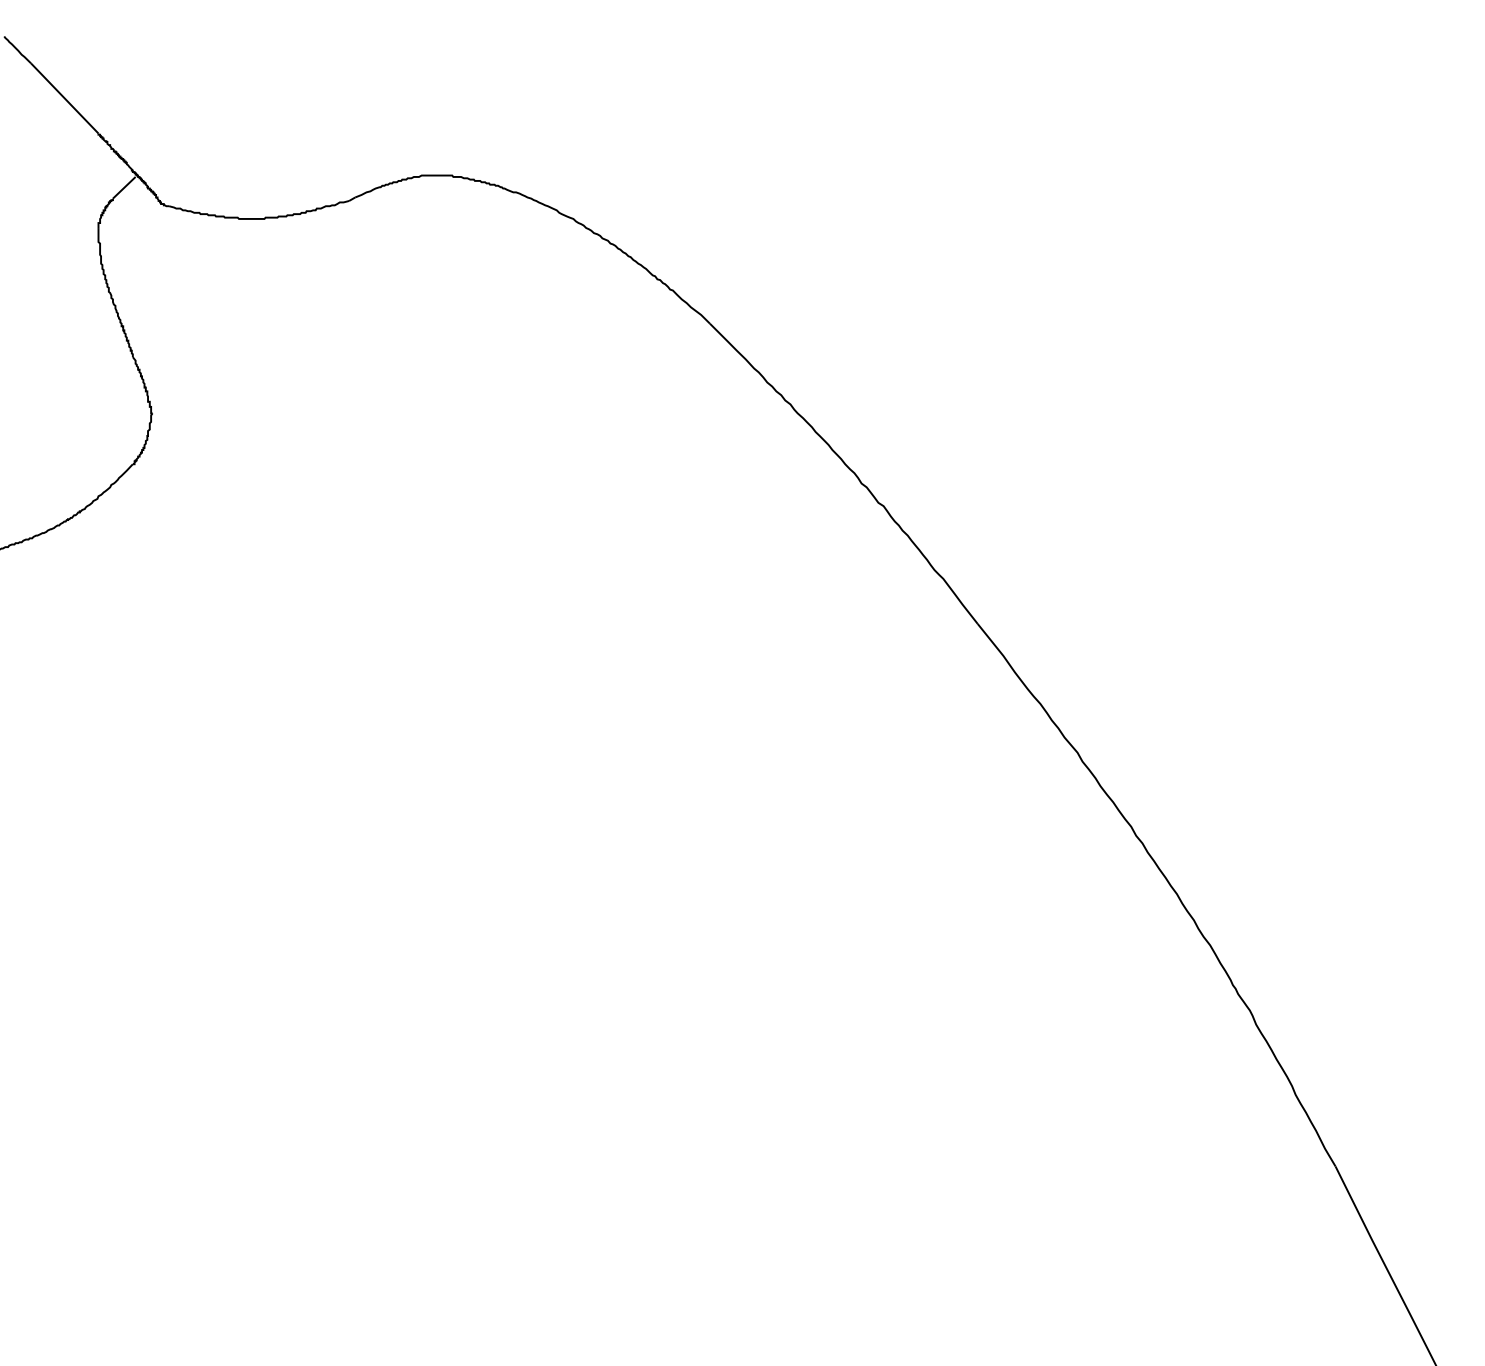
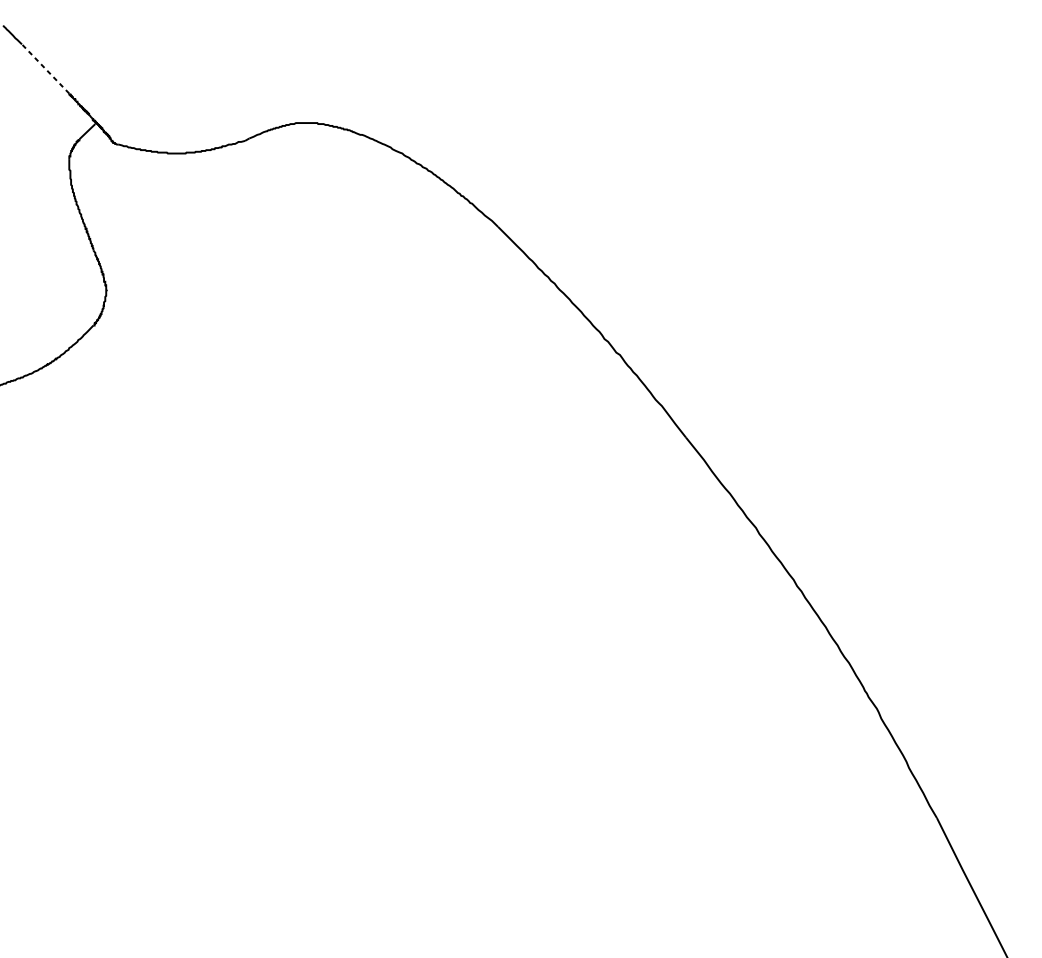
line: (64, 98) -> (45, 69), solid -> dashed

